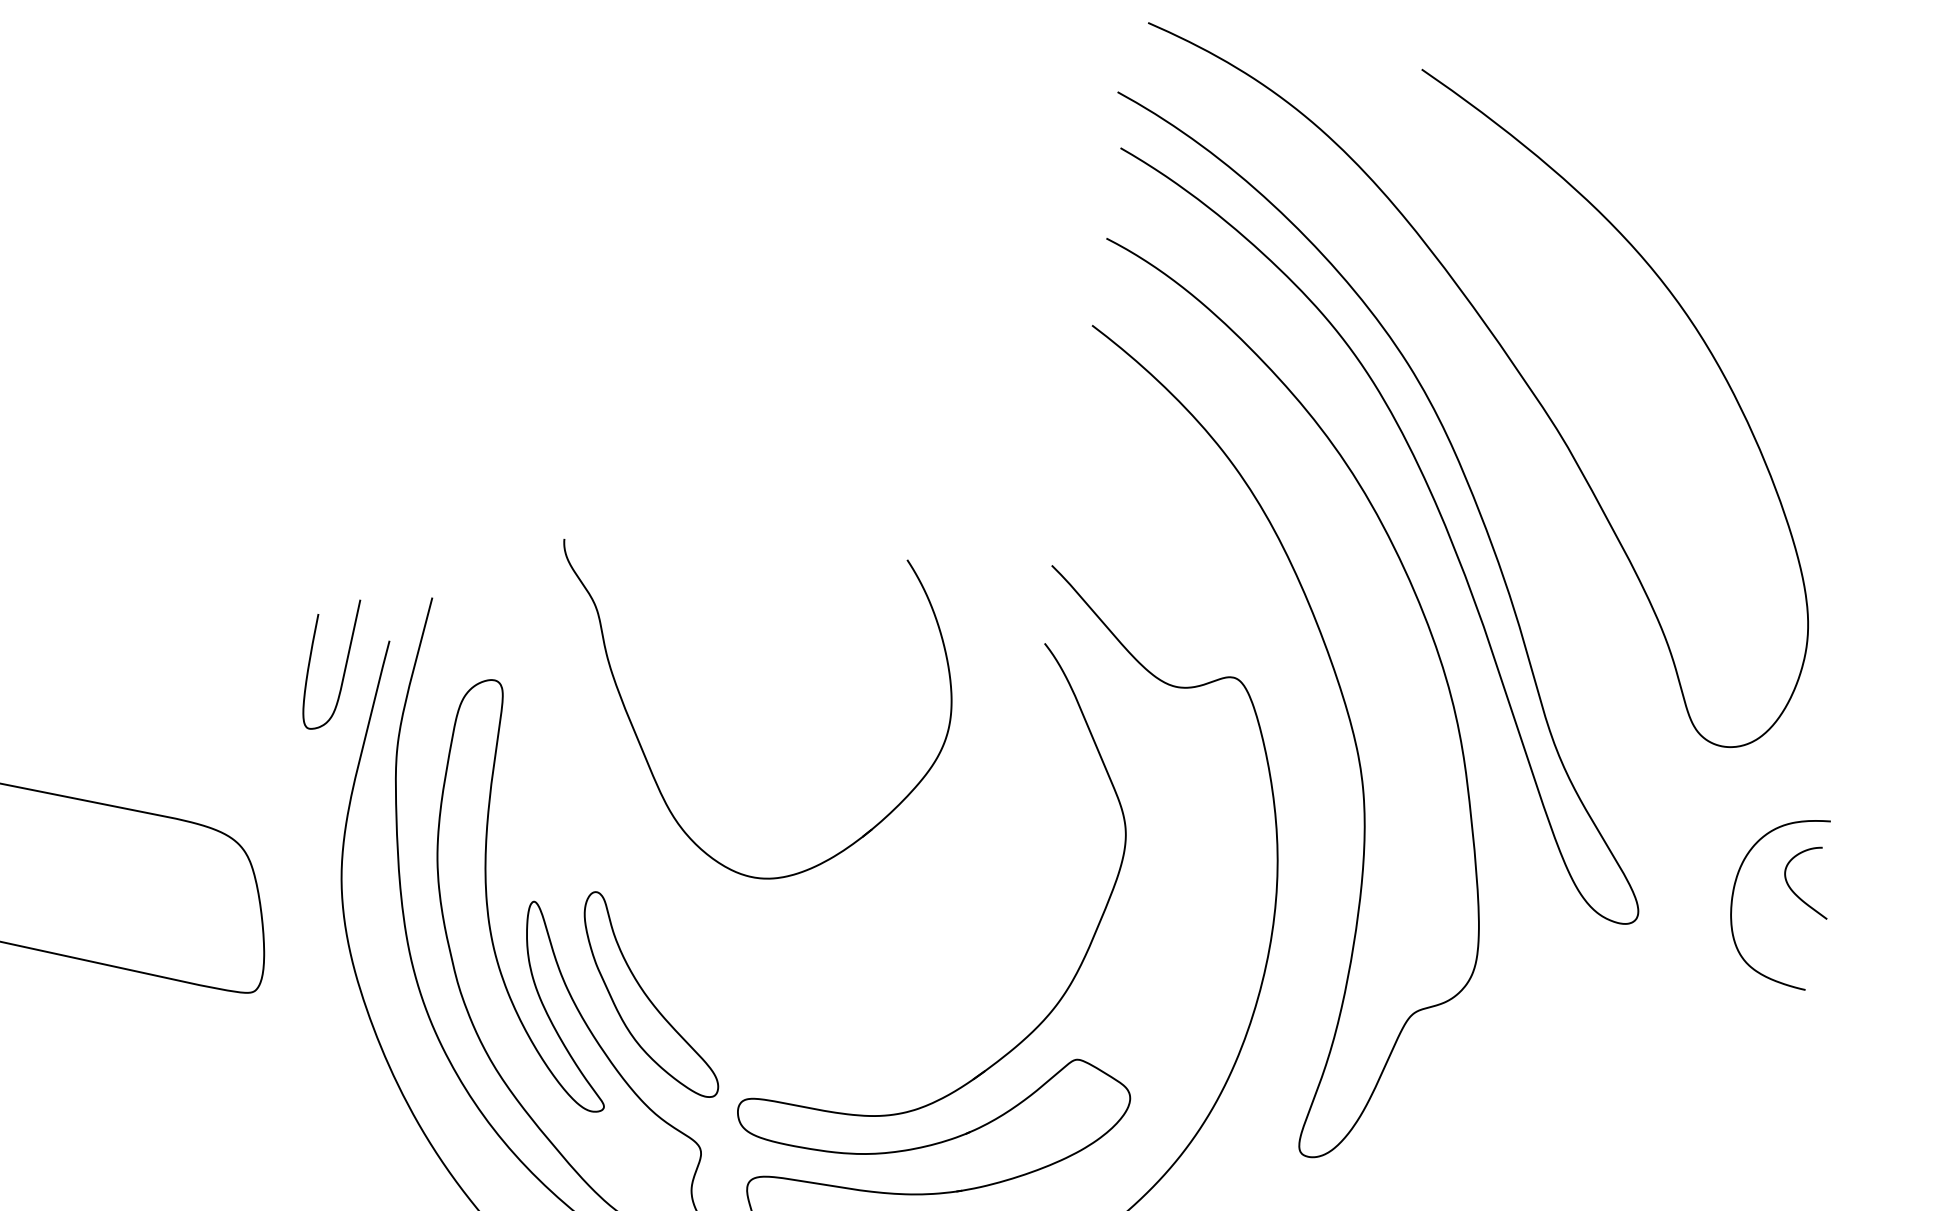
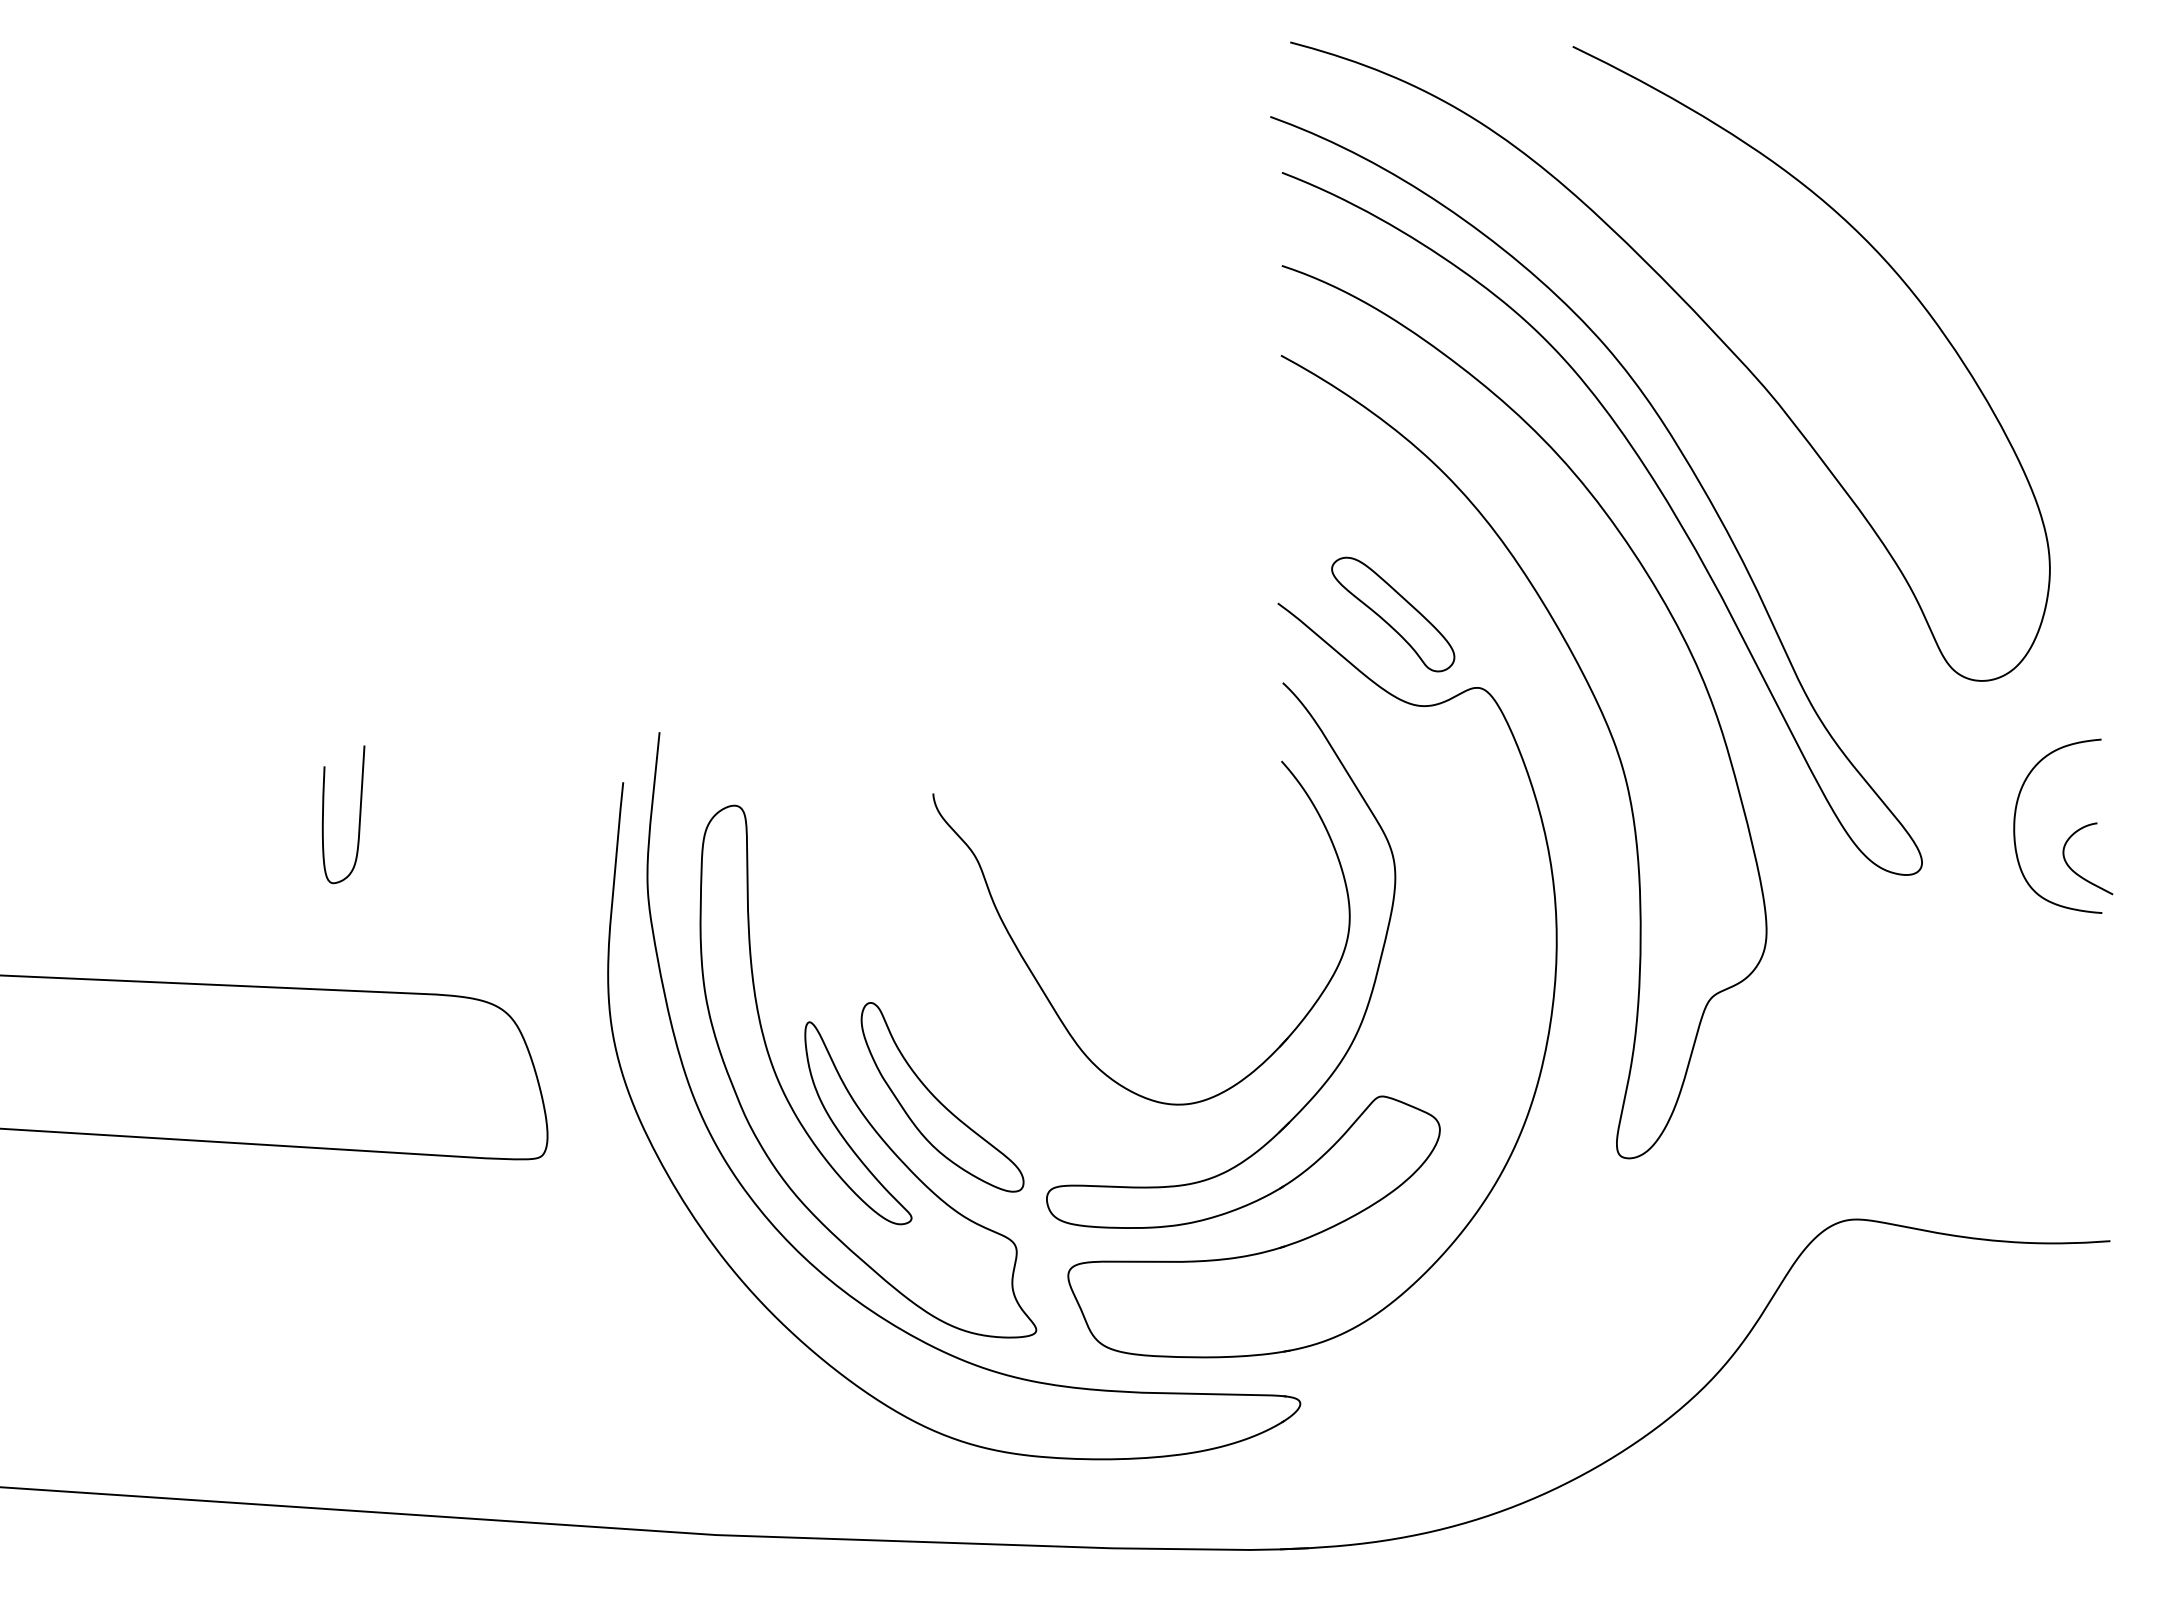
part: (1162, 593) -> (1393, 614), added
curve: (345, 665) -> (359, 814), moved
part: (641, 745) -> (1043, 989), moved
curve: (1793, 890) -> (2074, 870), moved

